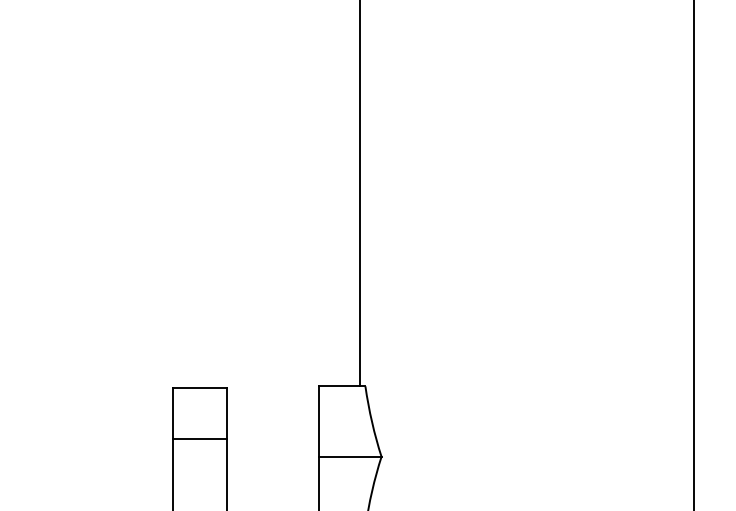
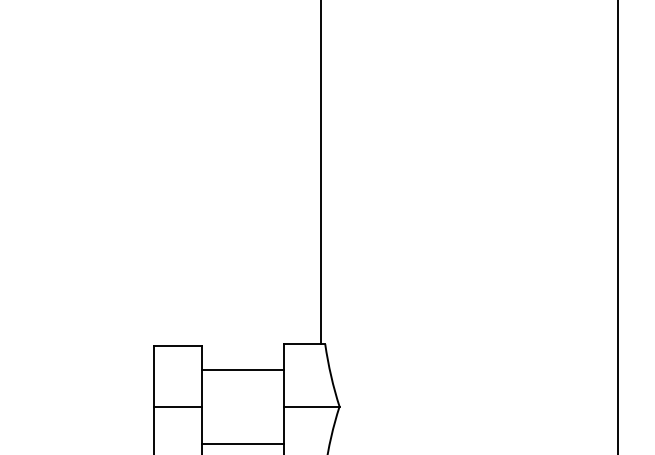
line: (272, 415) -> (242, 369), added
line: (199, 438) -> (177, 406), moved
line: (272, 498) -> (242, 443), added

